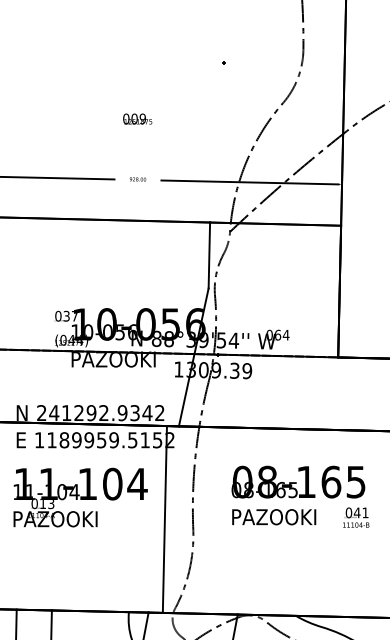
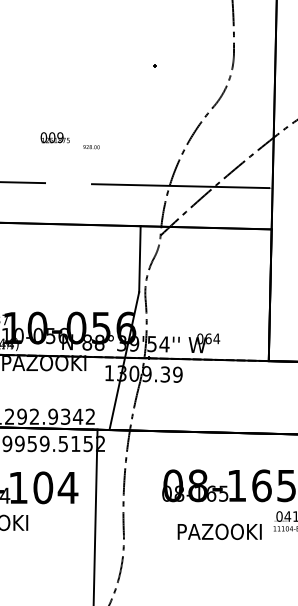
text: (137, 118) -> (55, 137), moved
text: (137, 179) -> (91, 147), moved
text: (274, 517) -> (220, 532), moved

